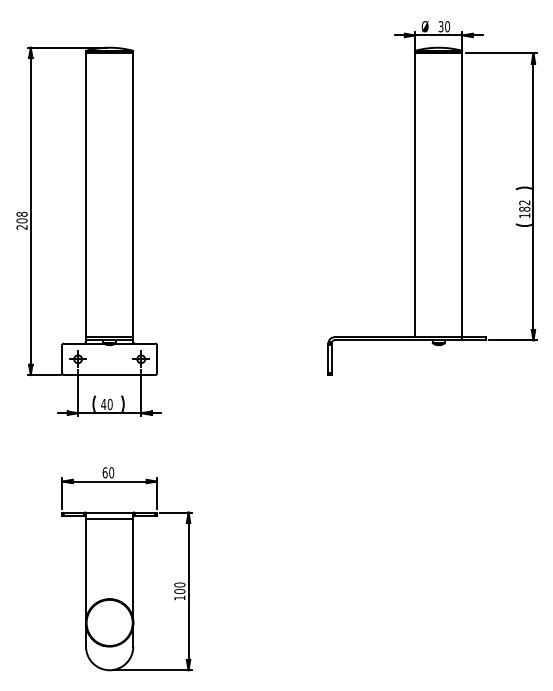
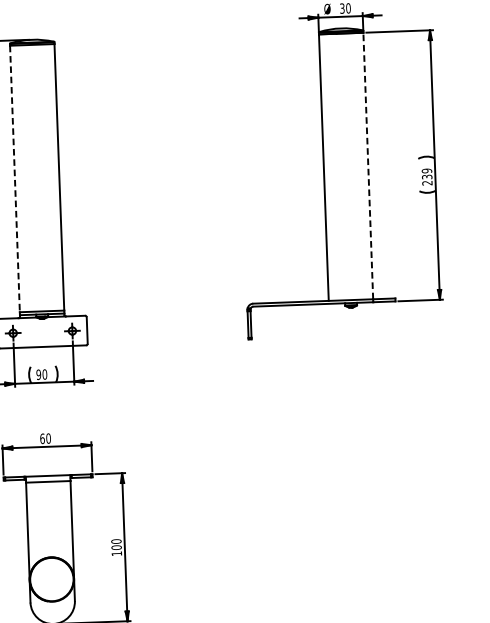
line: (86, 195) -> (15, 179), solid -> dashed
line: (462, 195) -> (368, 166), solid -> dashed
text: (524, 209) -> (426, 177), 182 -> 239
text: (103, 404) -> (38, 374), 40 -> 90

